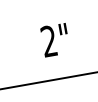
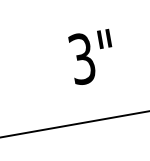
text: (48, 41) -> (80, 59), 2" -> 3"

